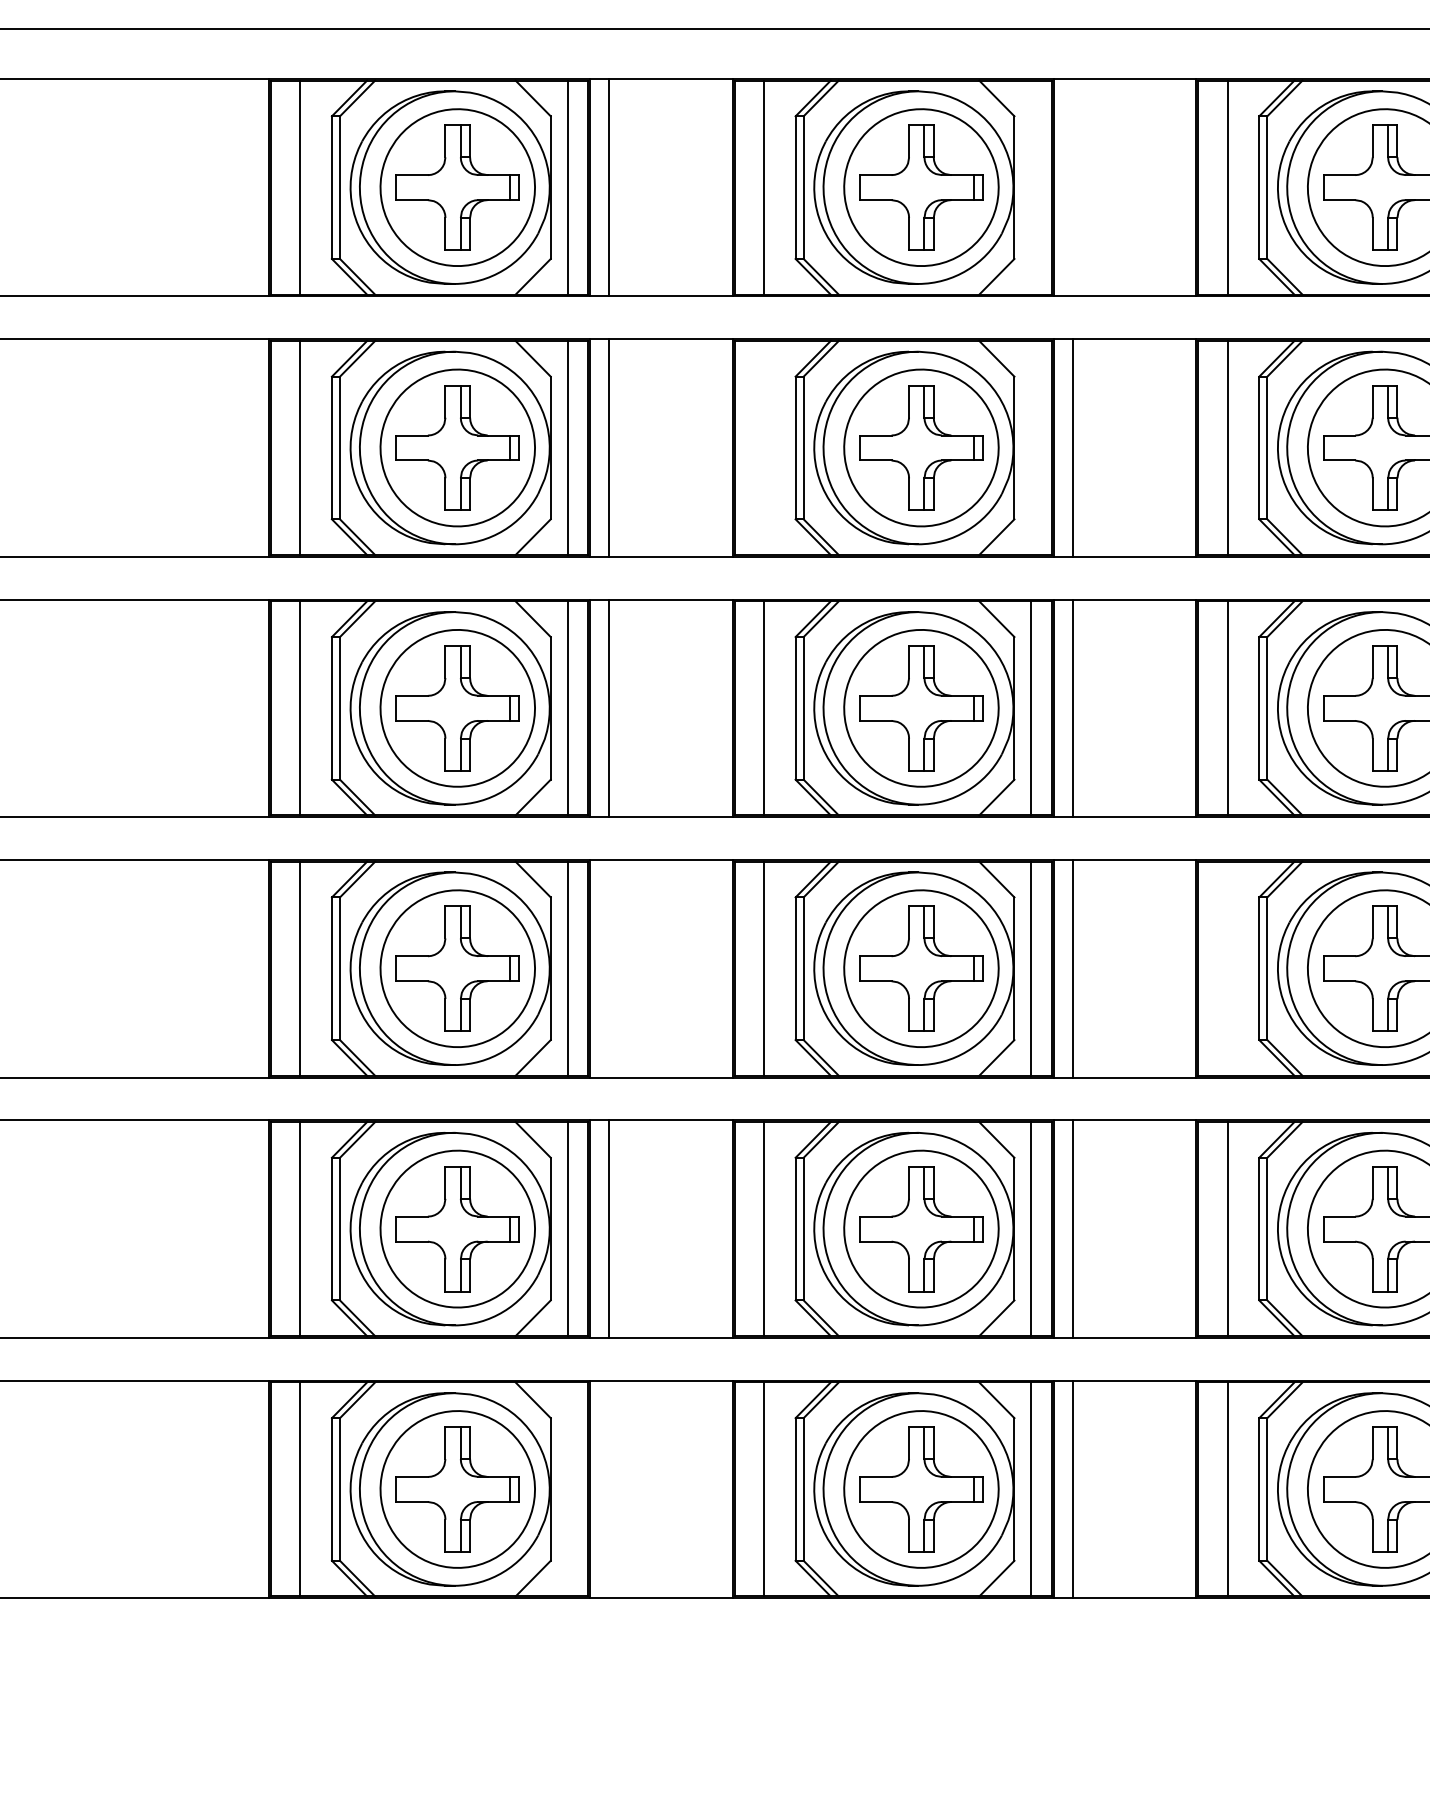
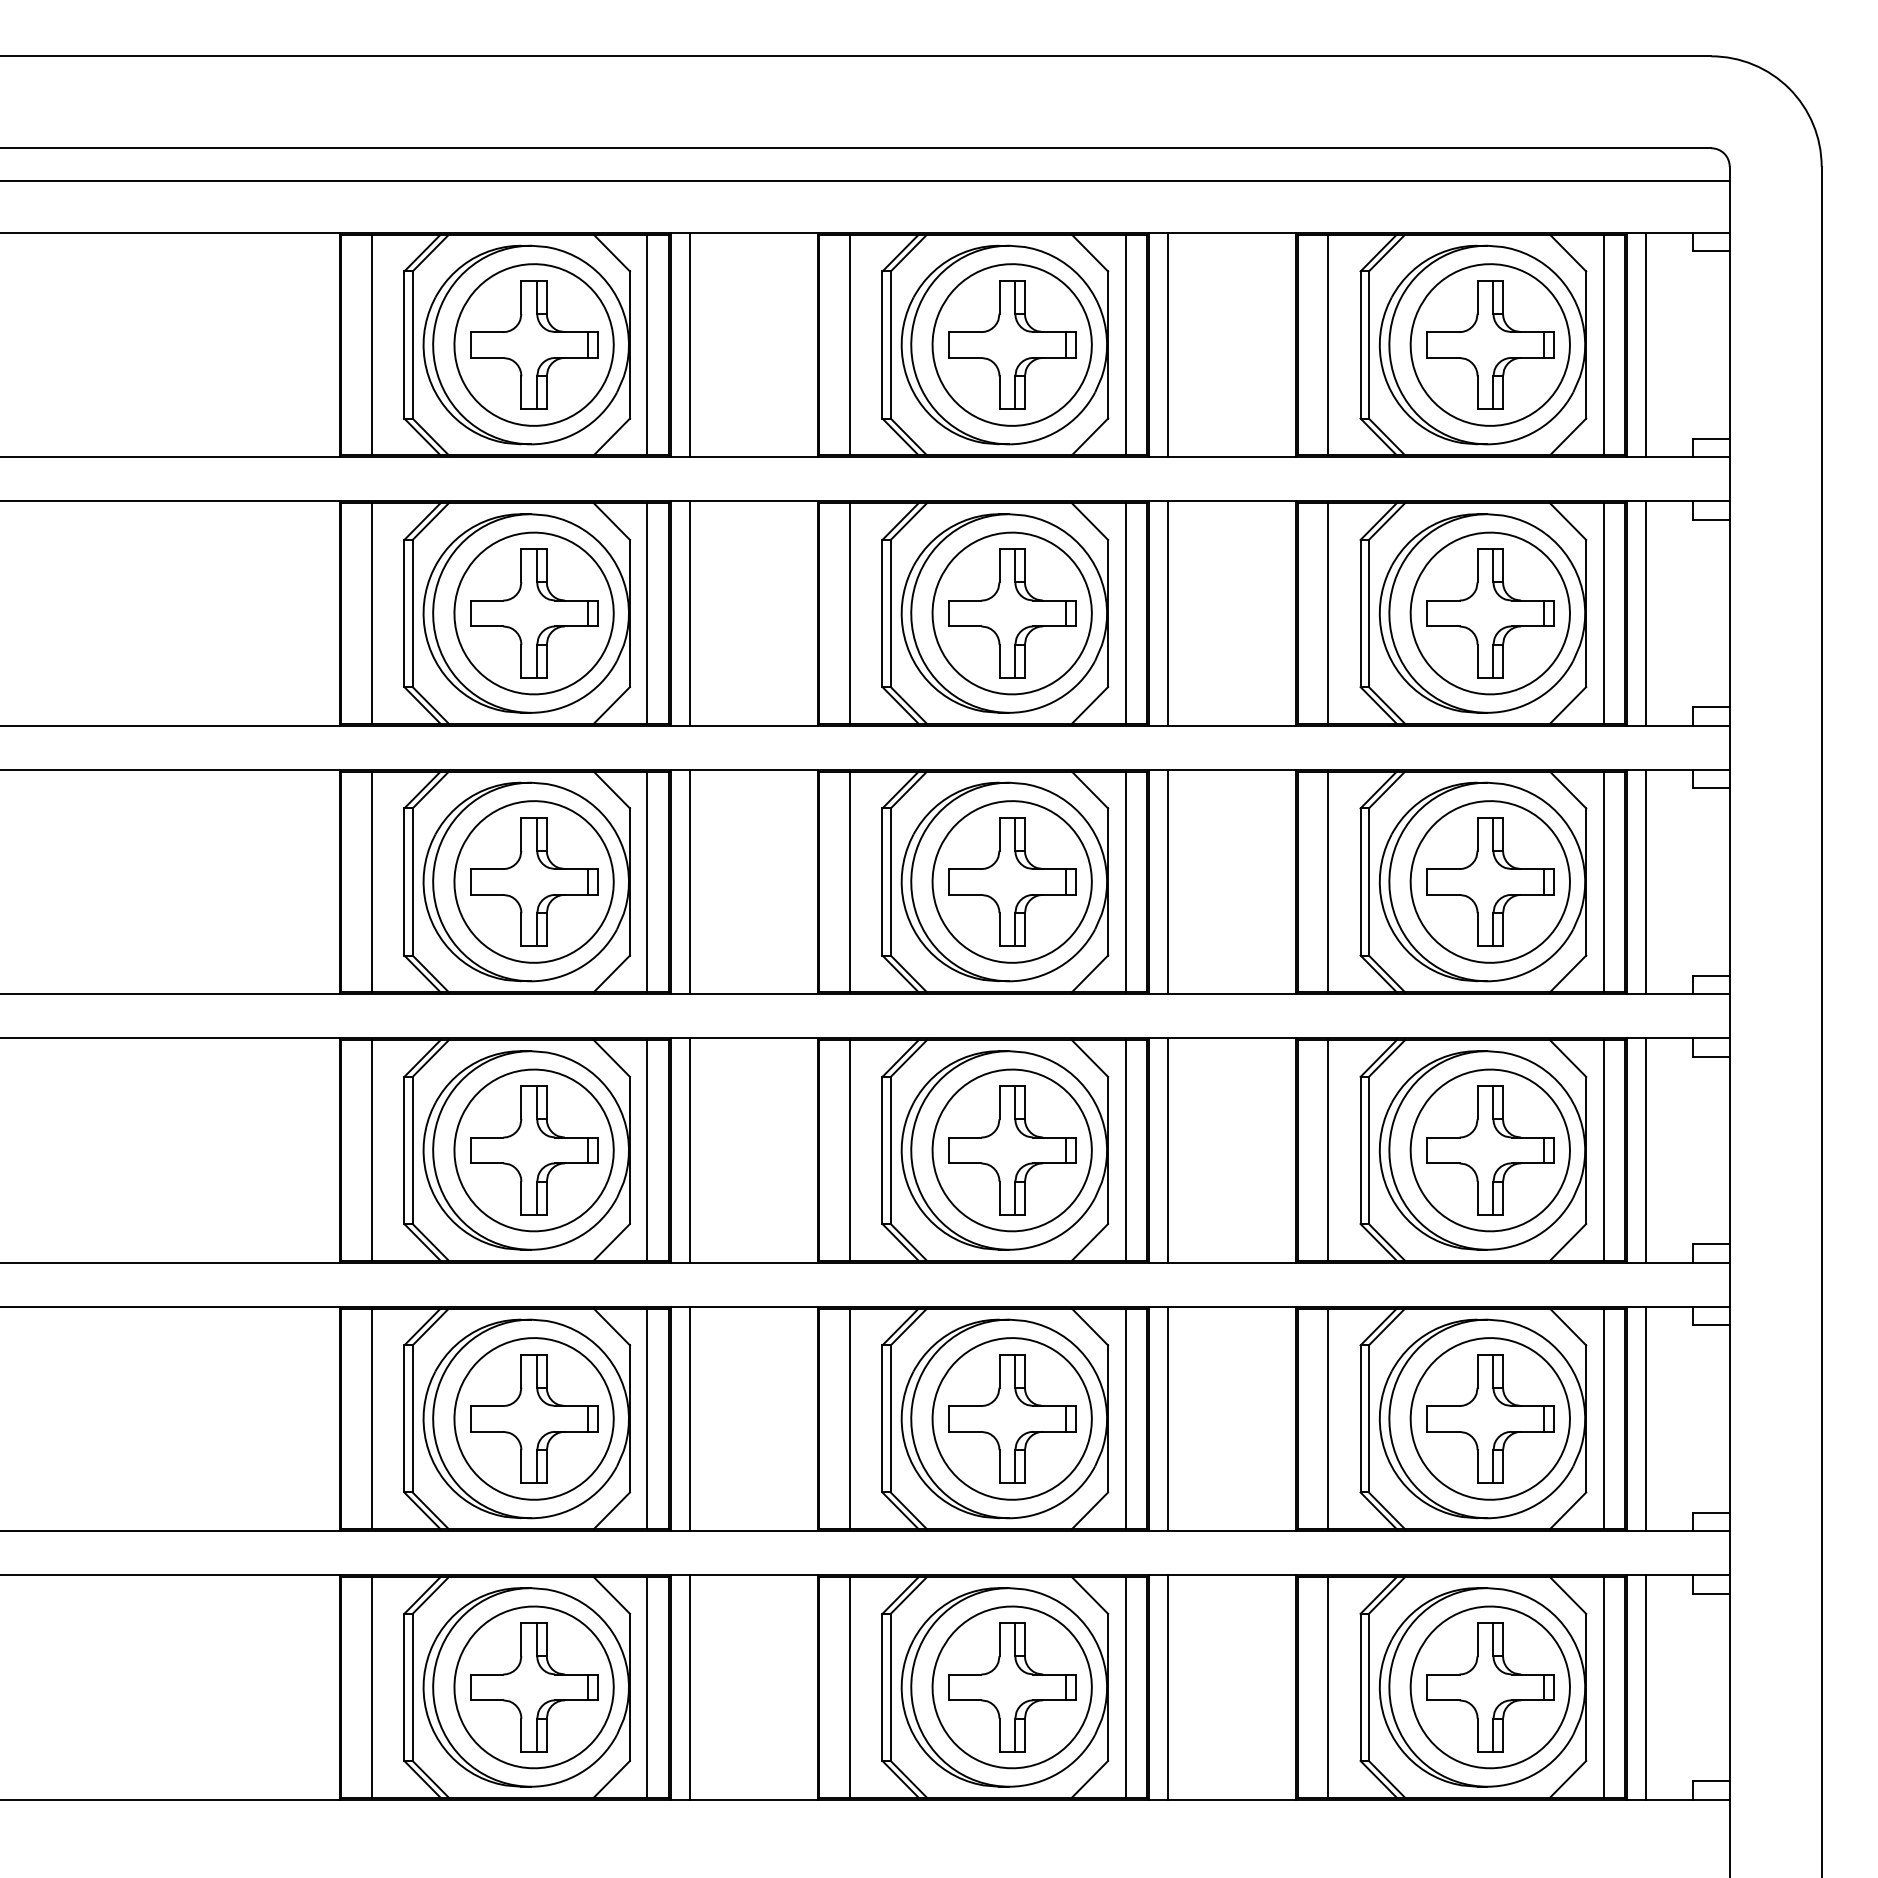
line: (1031, 187) -> (1125, 344), added
line: (1073, 187) -> (1168, 344), added
line: (763, 447) -> (849, 613), added
line: (1031, 447) -> (1125, 613), added
line: (608, 968) -> (689, 1150), added
line: (1227, 968) -> (1327, 1150), added
line: (567, 1489) -> (647, 1687), added
line: (608, 1489) -> (689, 1687), added

